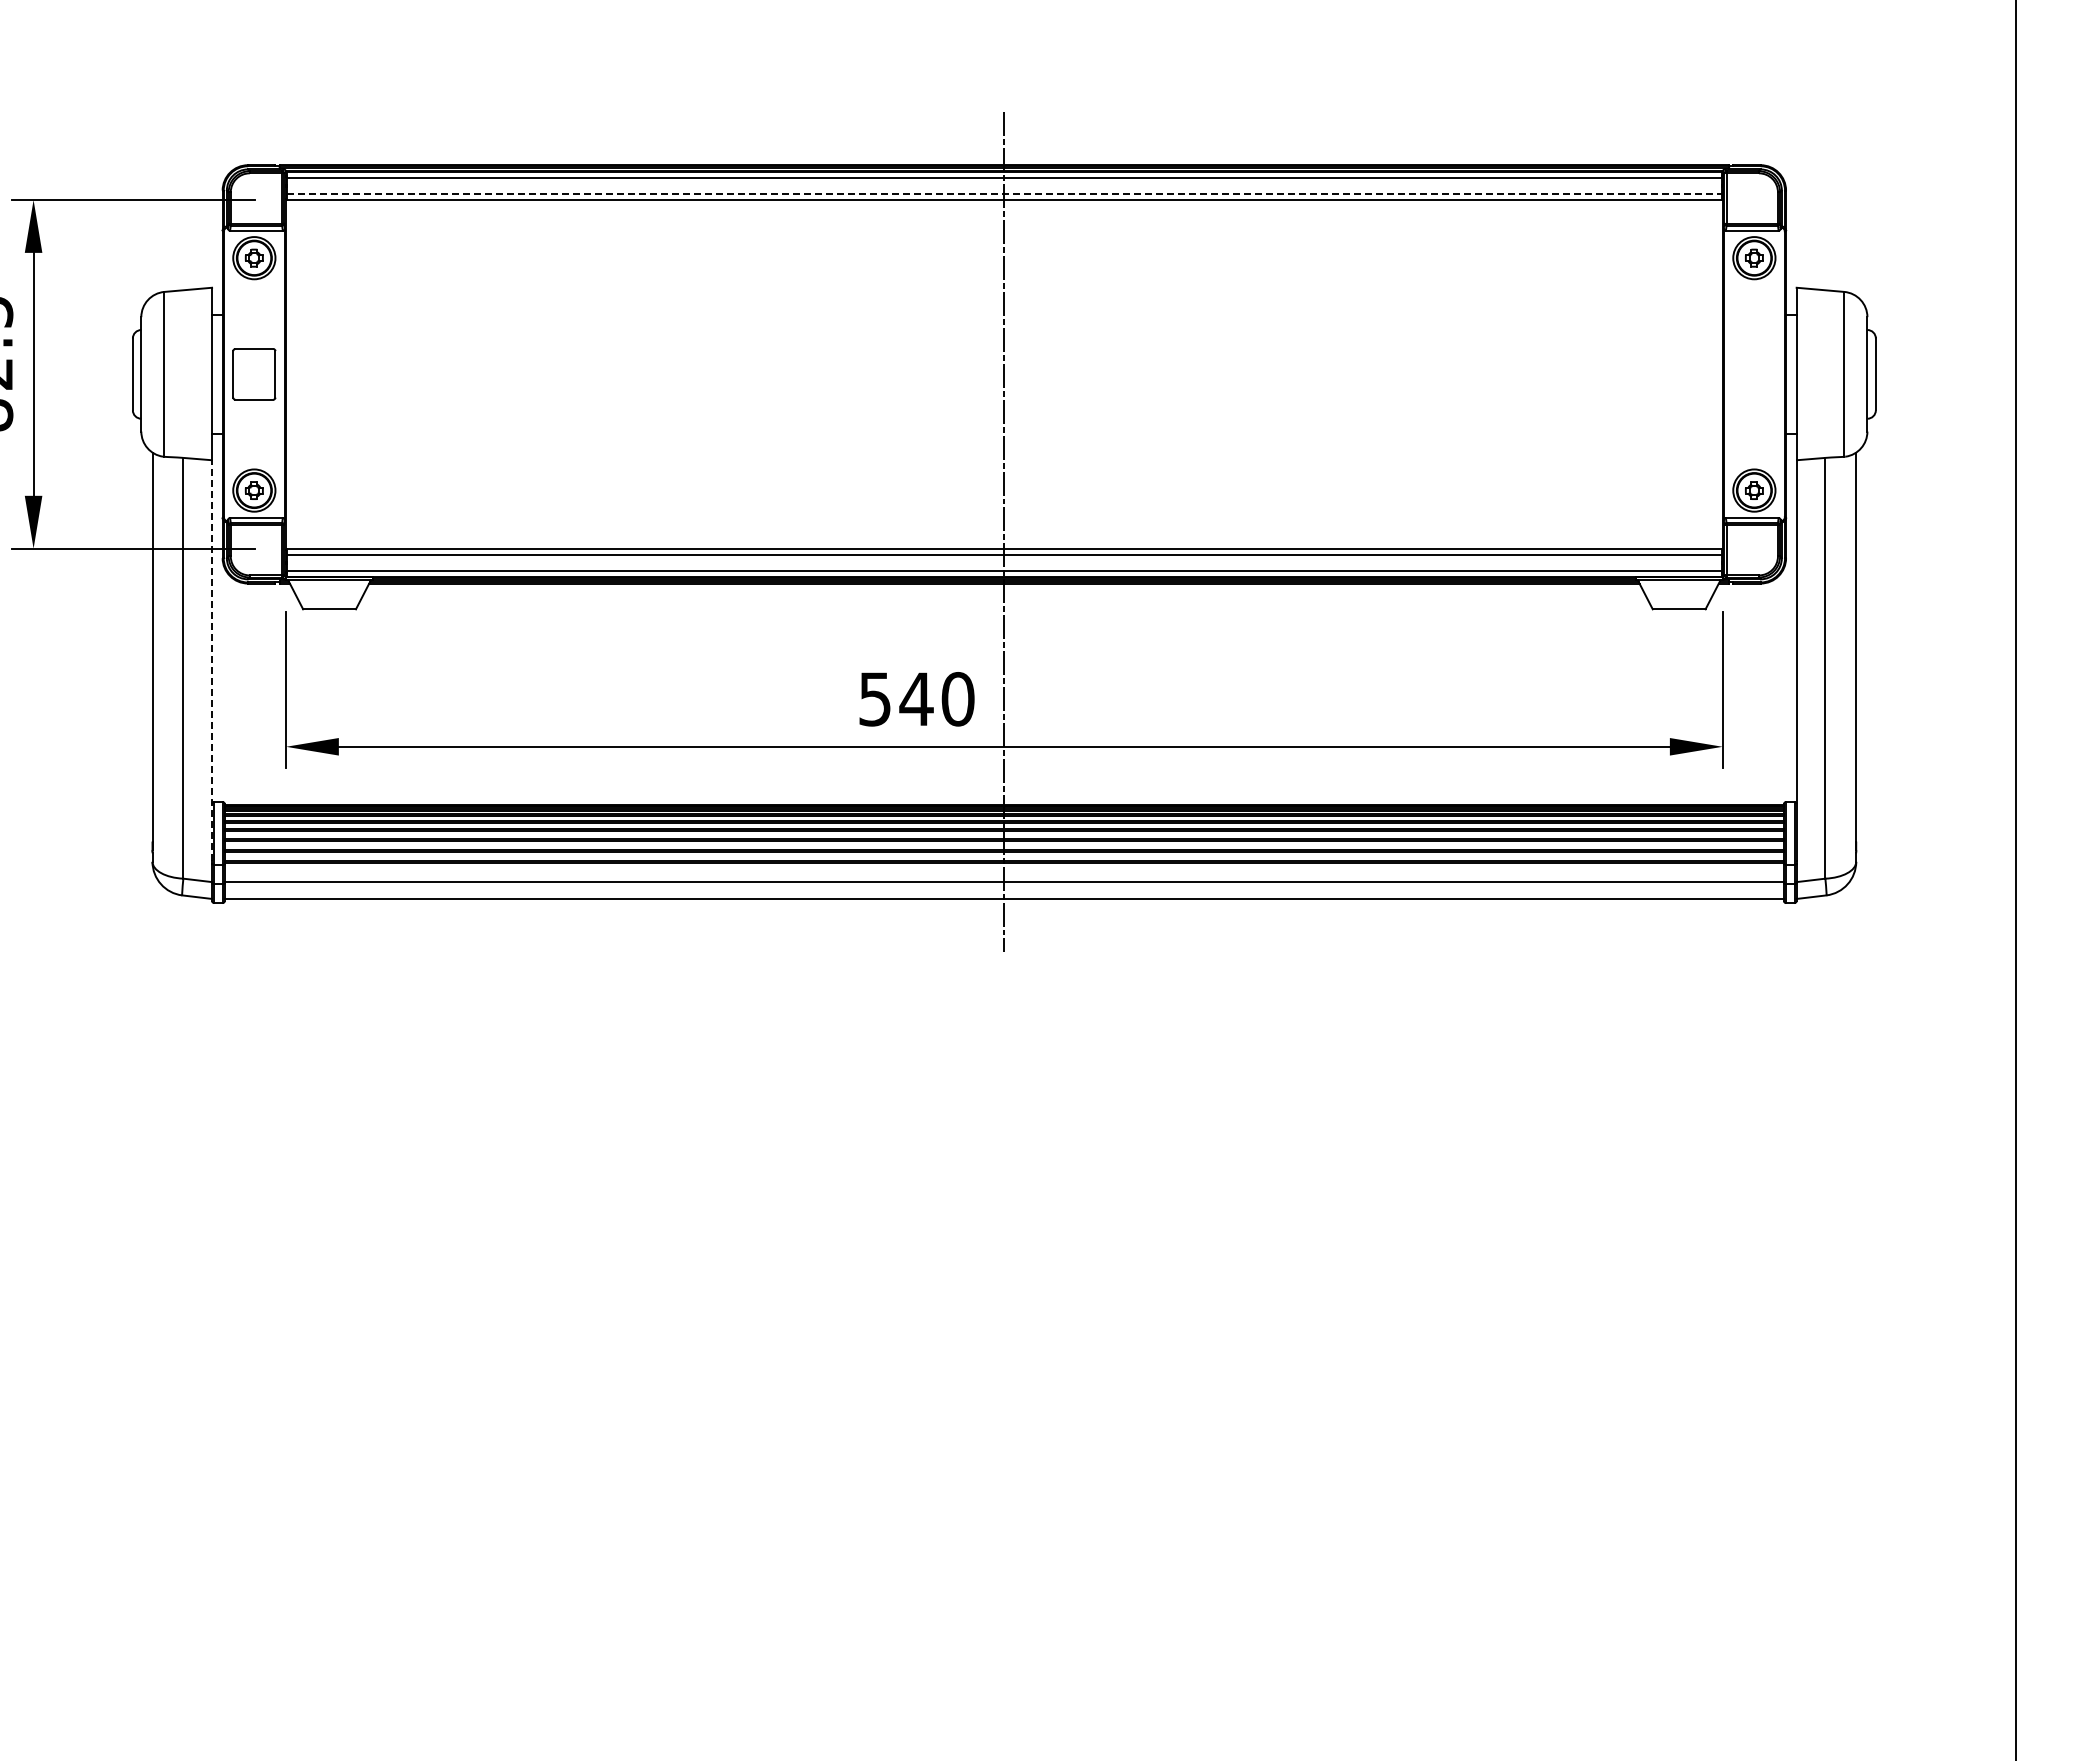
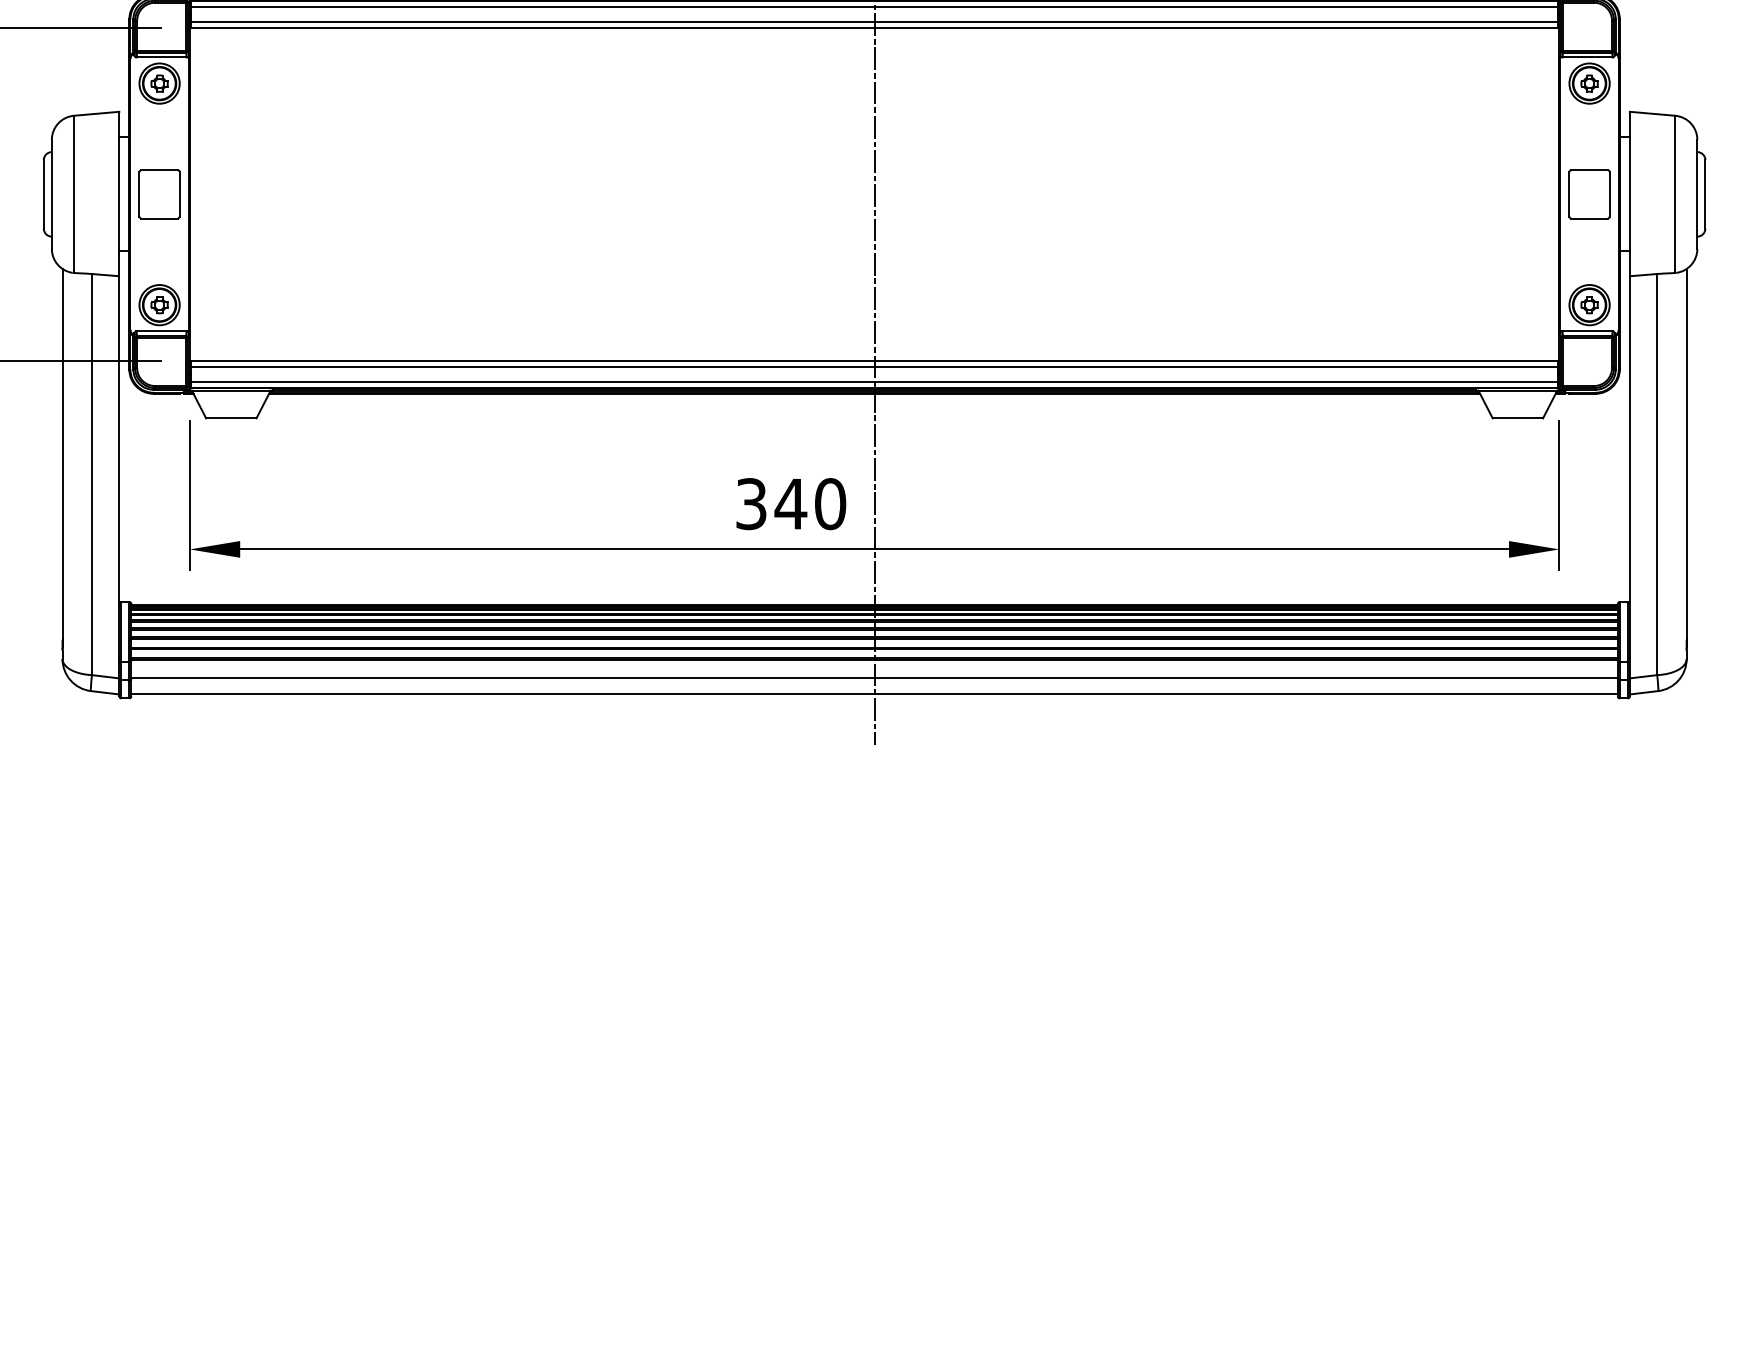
line: (1004, 193) -> (874, 21), dashed -> solid
part: (1754, 374) -> (1589, 194), added
line: (212, 660) -> (119, 467), dashed -> solid
text: (874, 698) -> (750, 503), 540 -> 340

